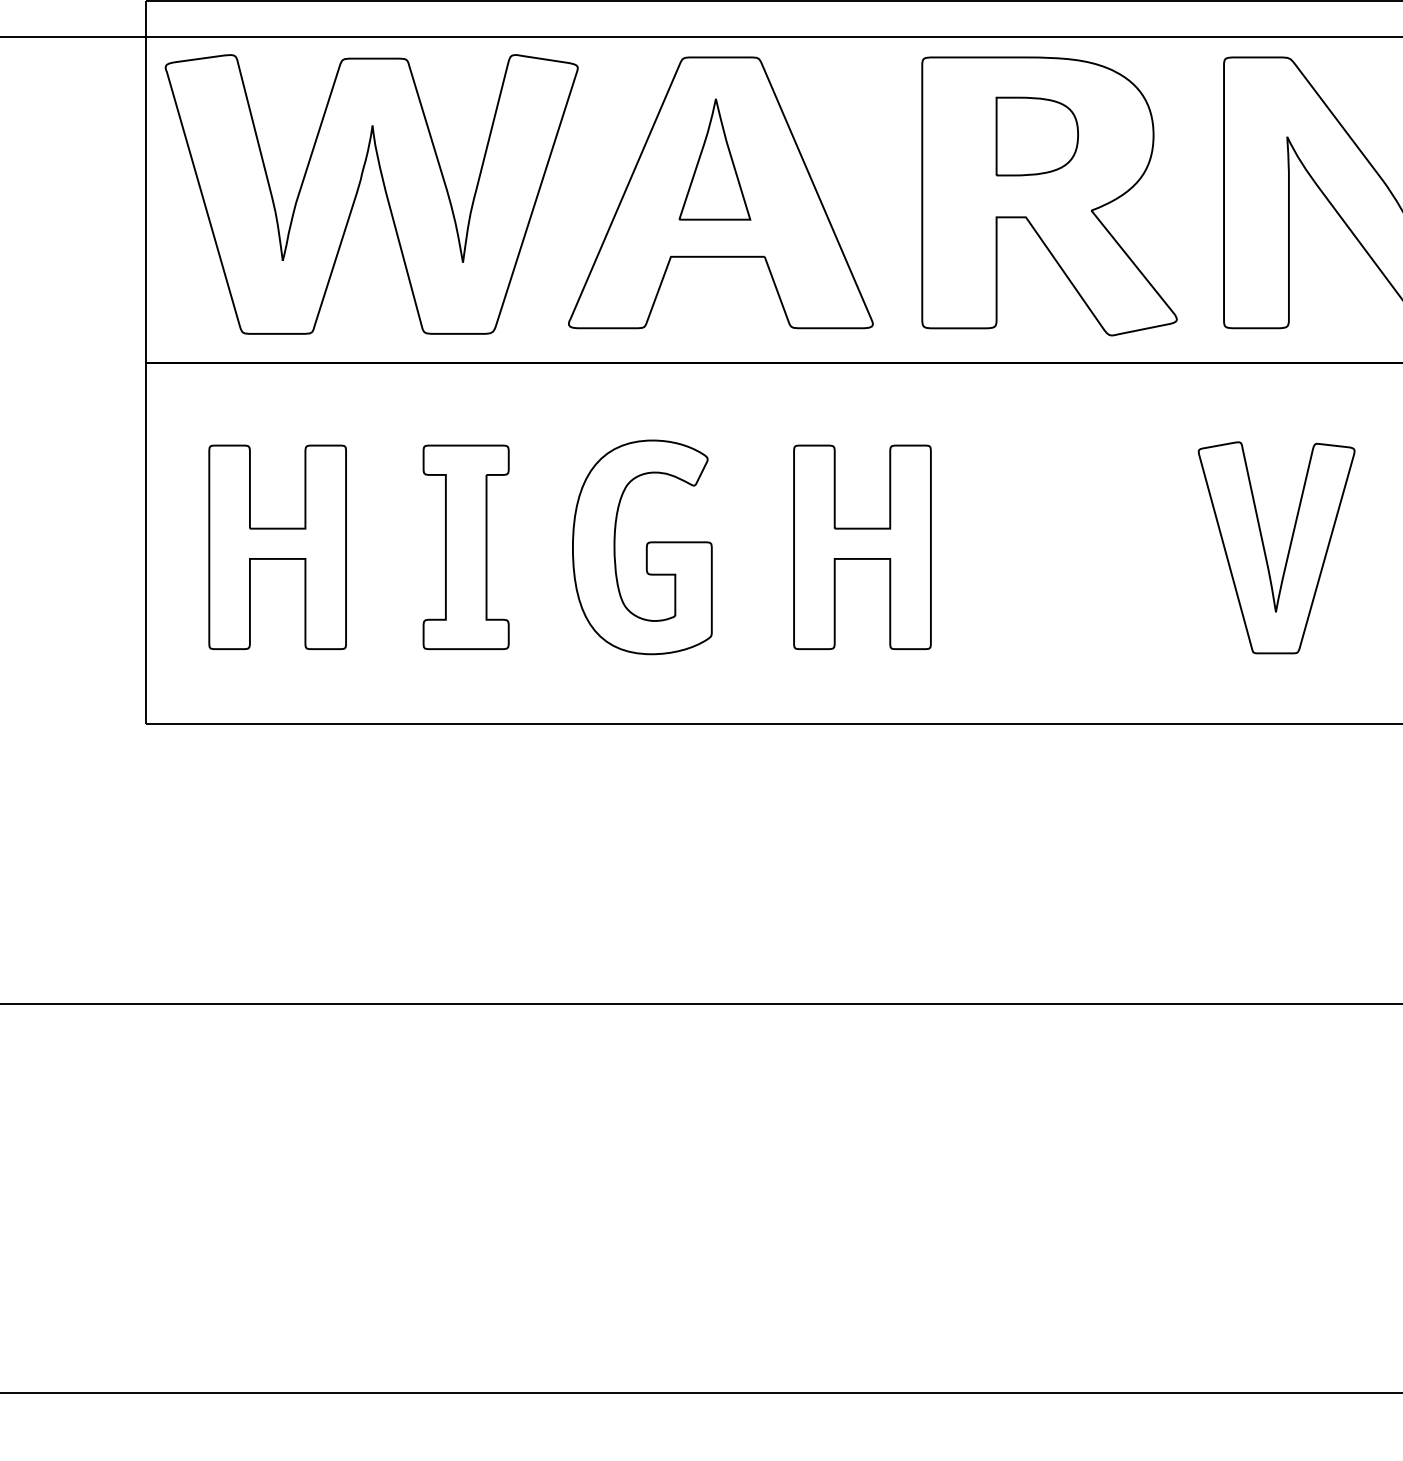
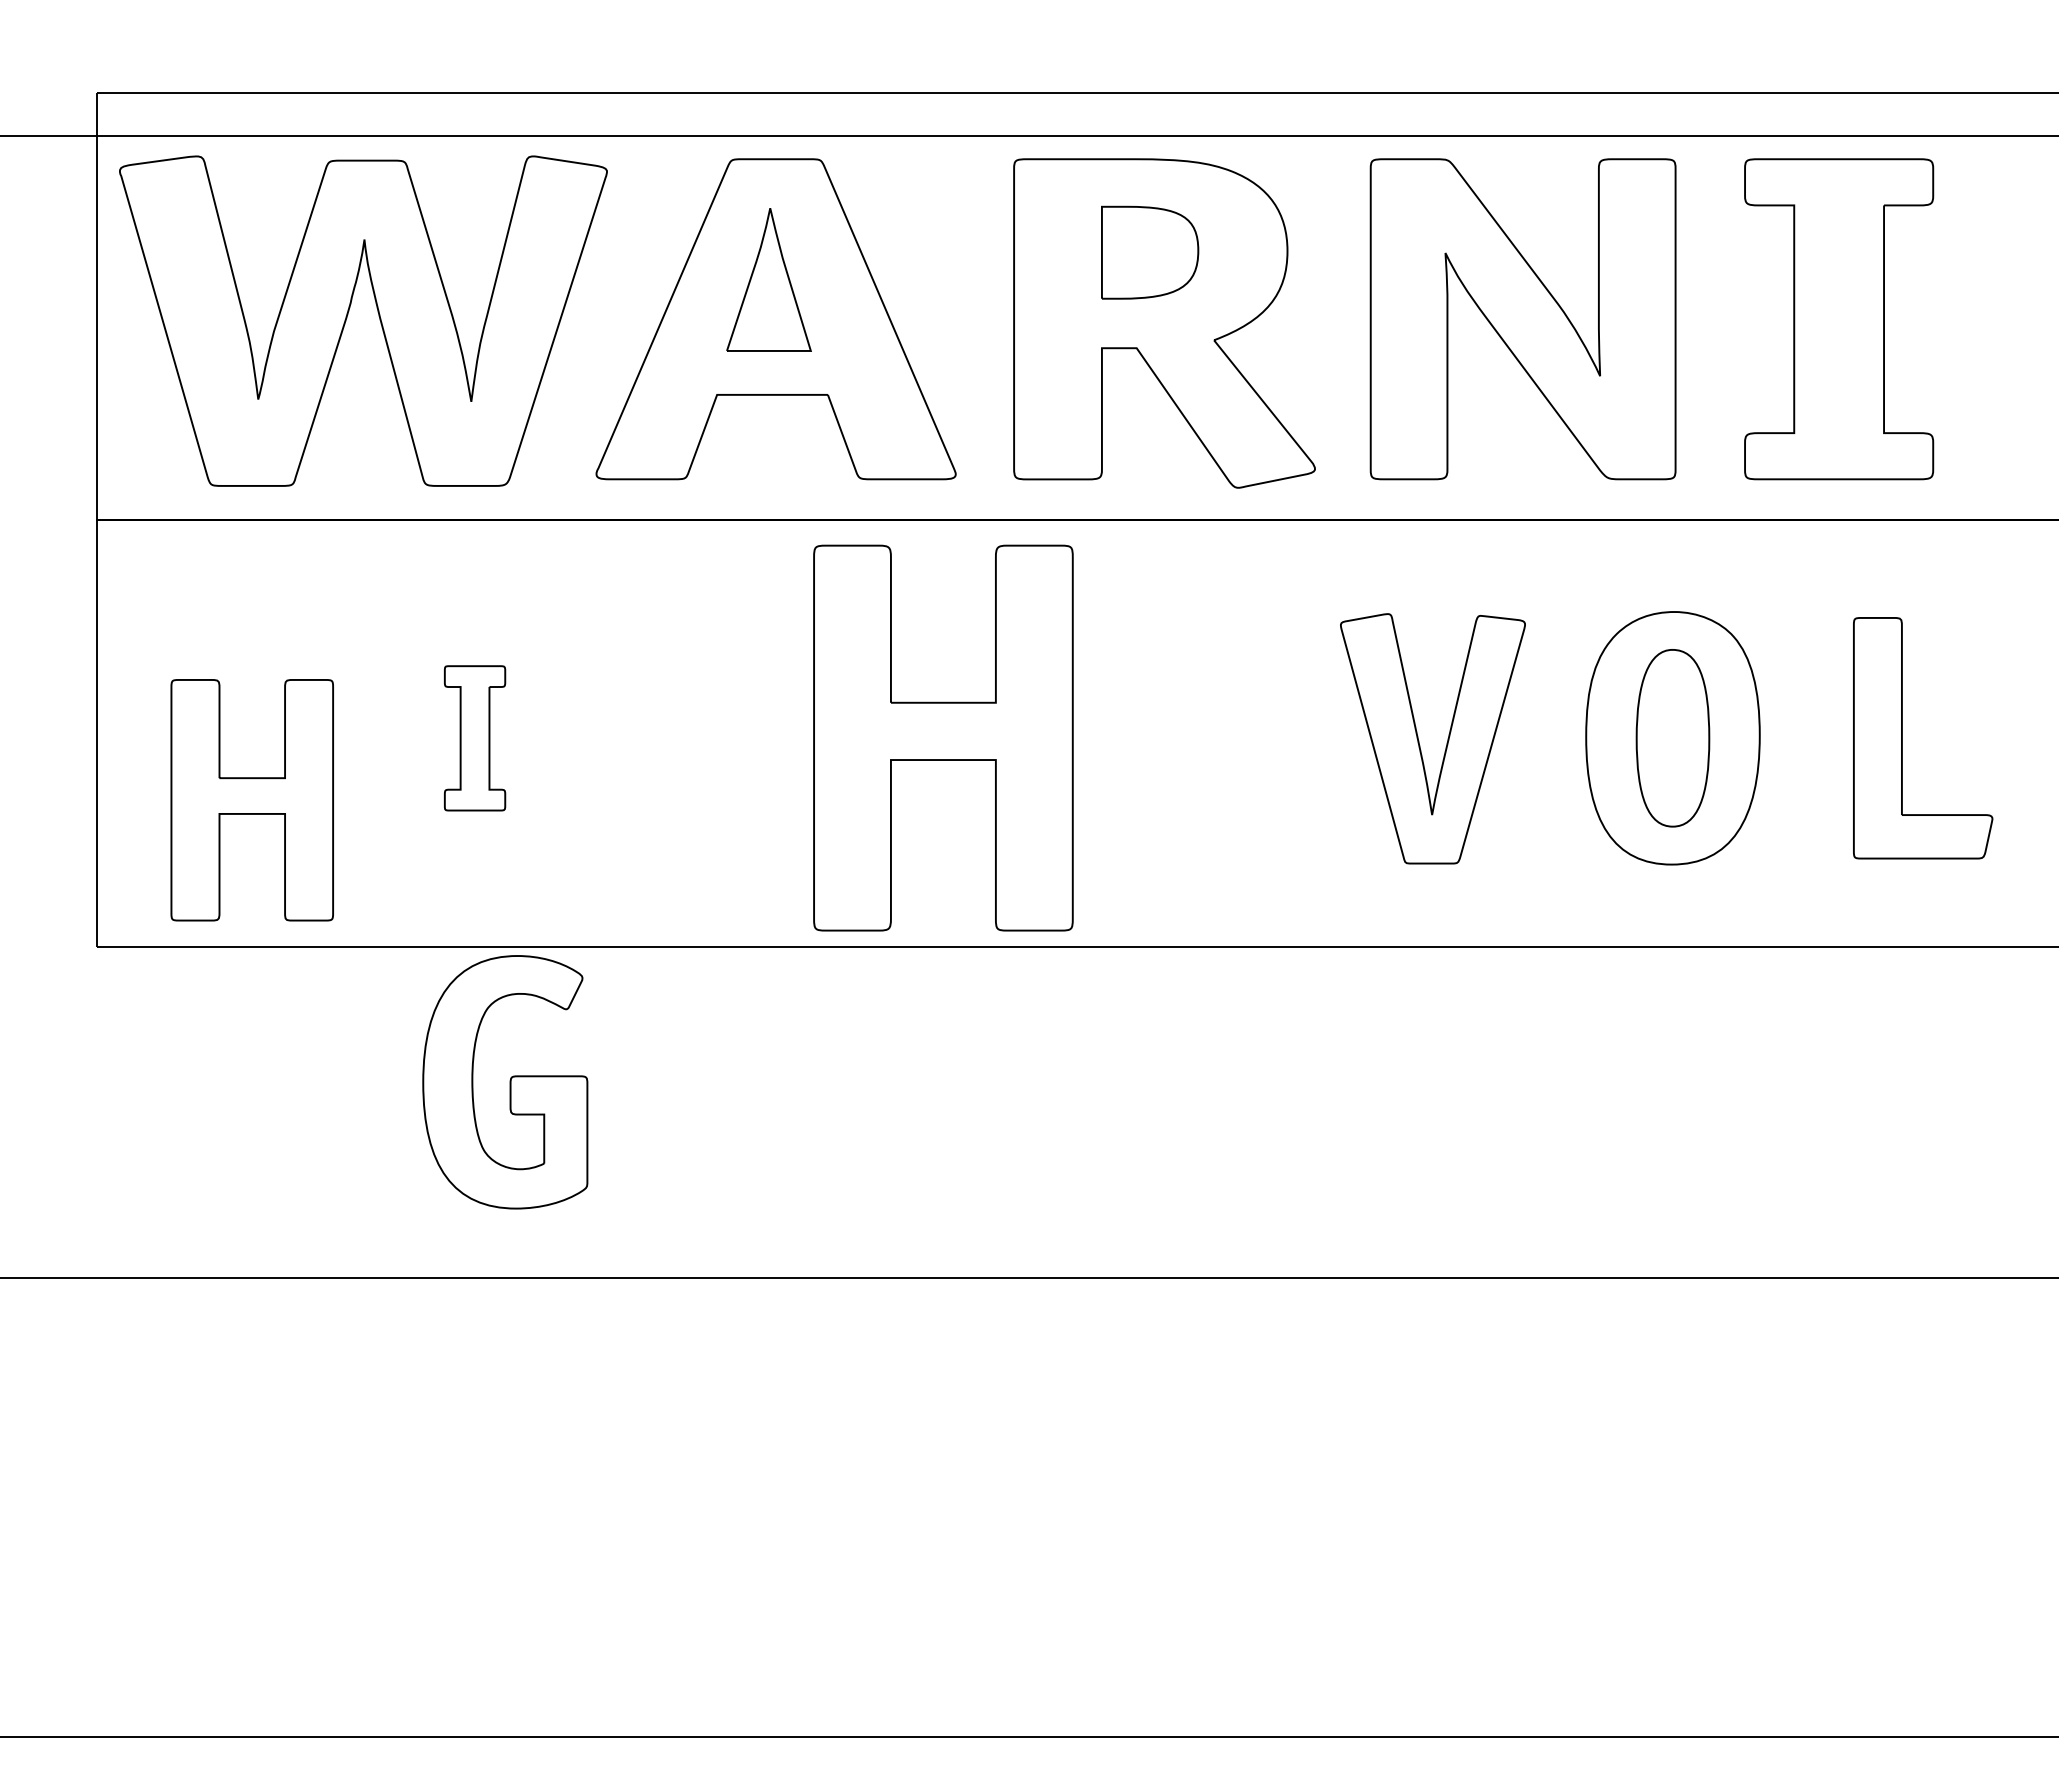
part: (277, 547) -> (251, 800), moved
part: (465, 547) -> (474, 738), size x0.6
part: (642, 547) -> (505, 1082), moved
part: (862, 547) -> (943, 738), size x1.6

